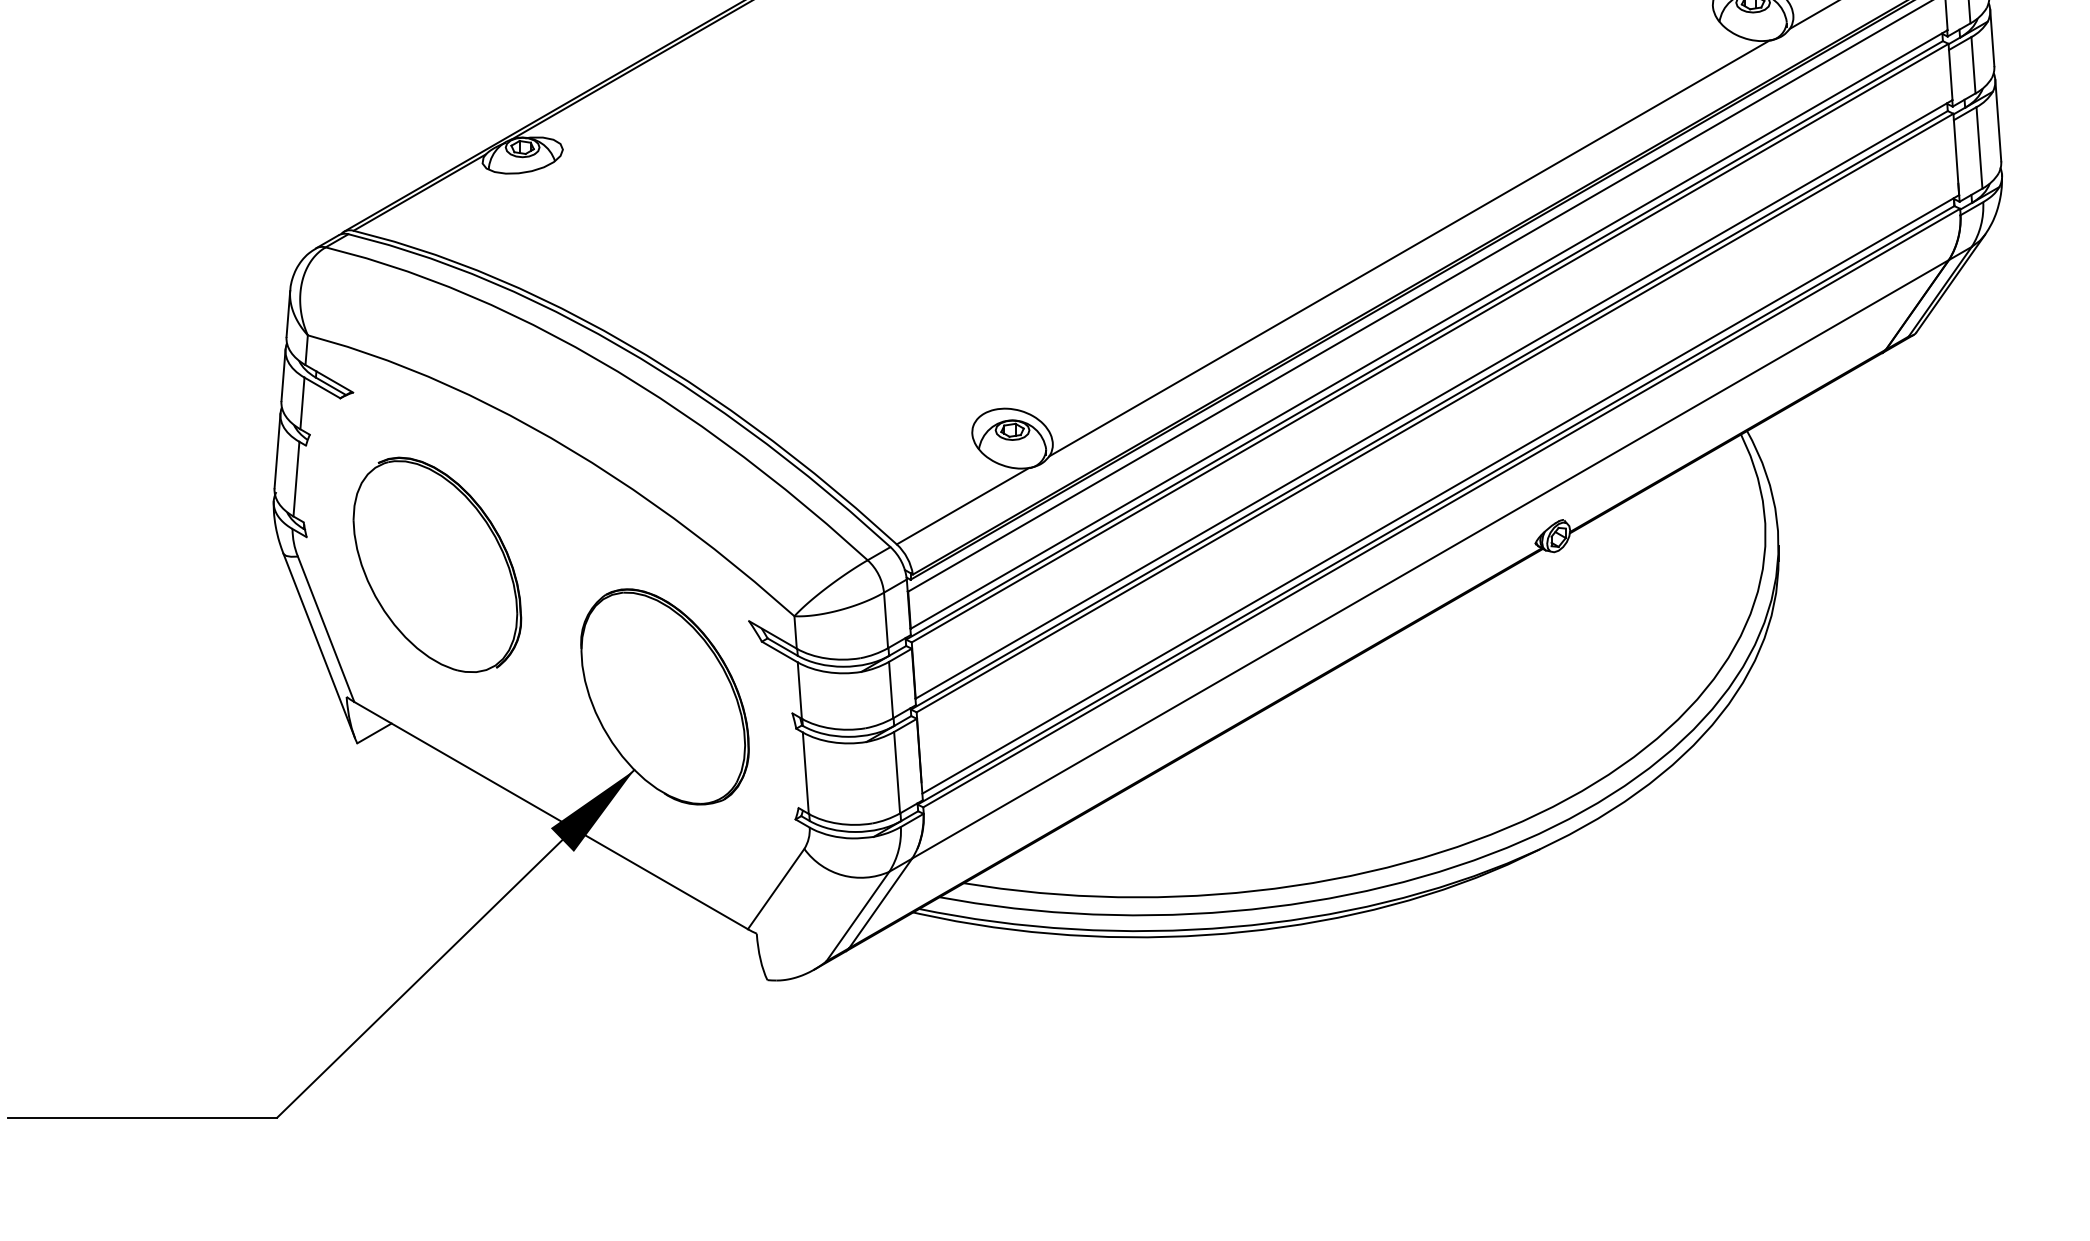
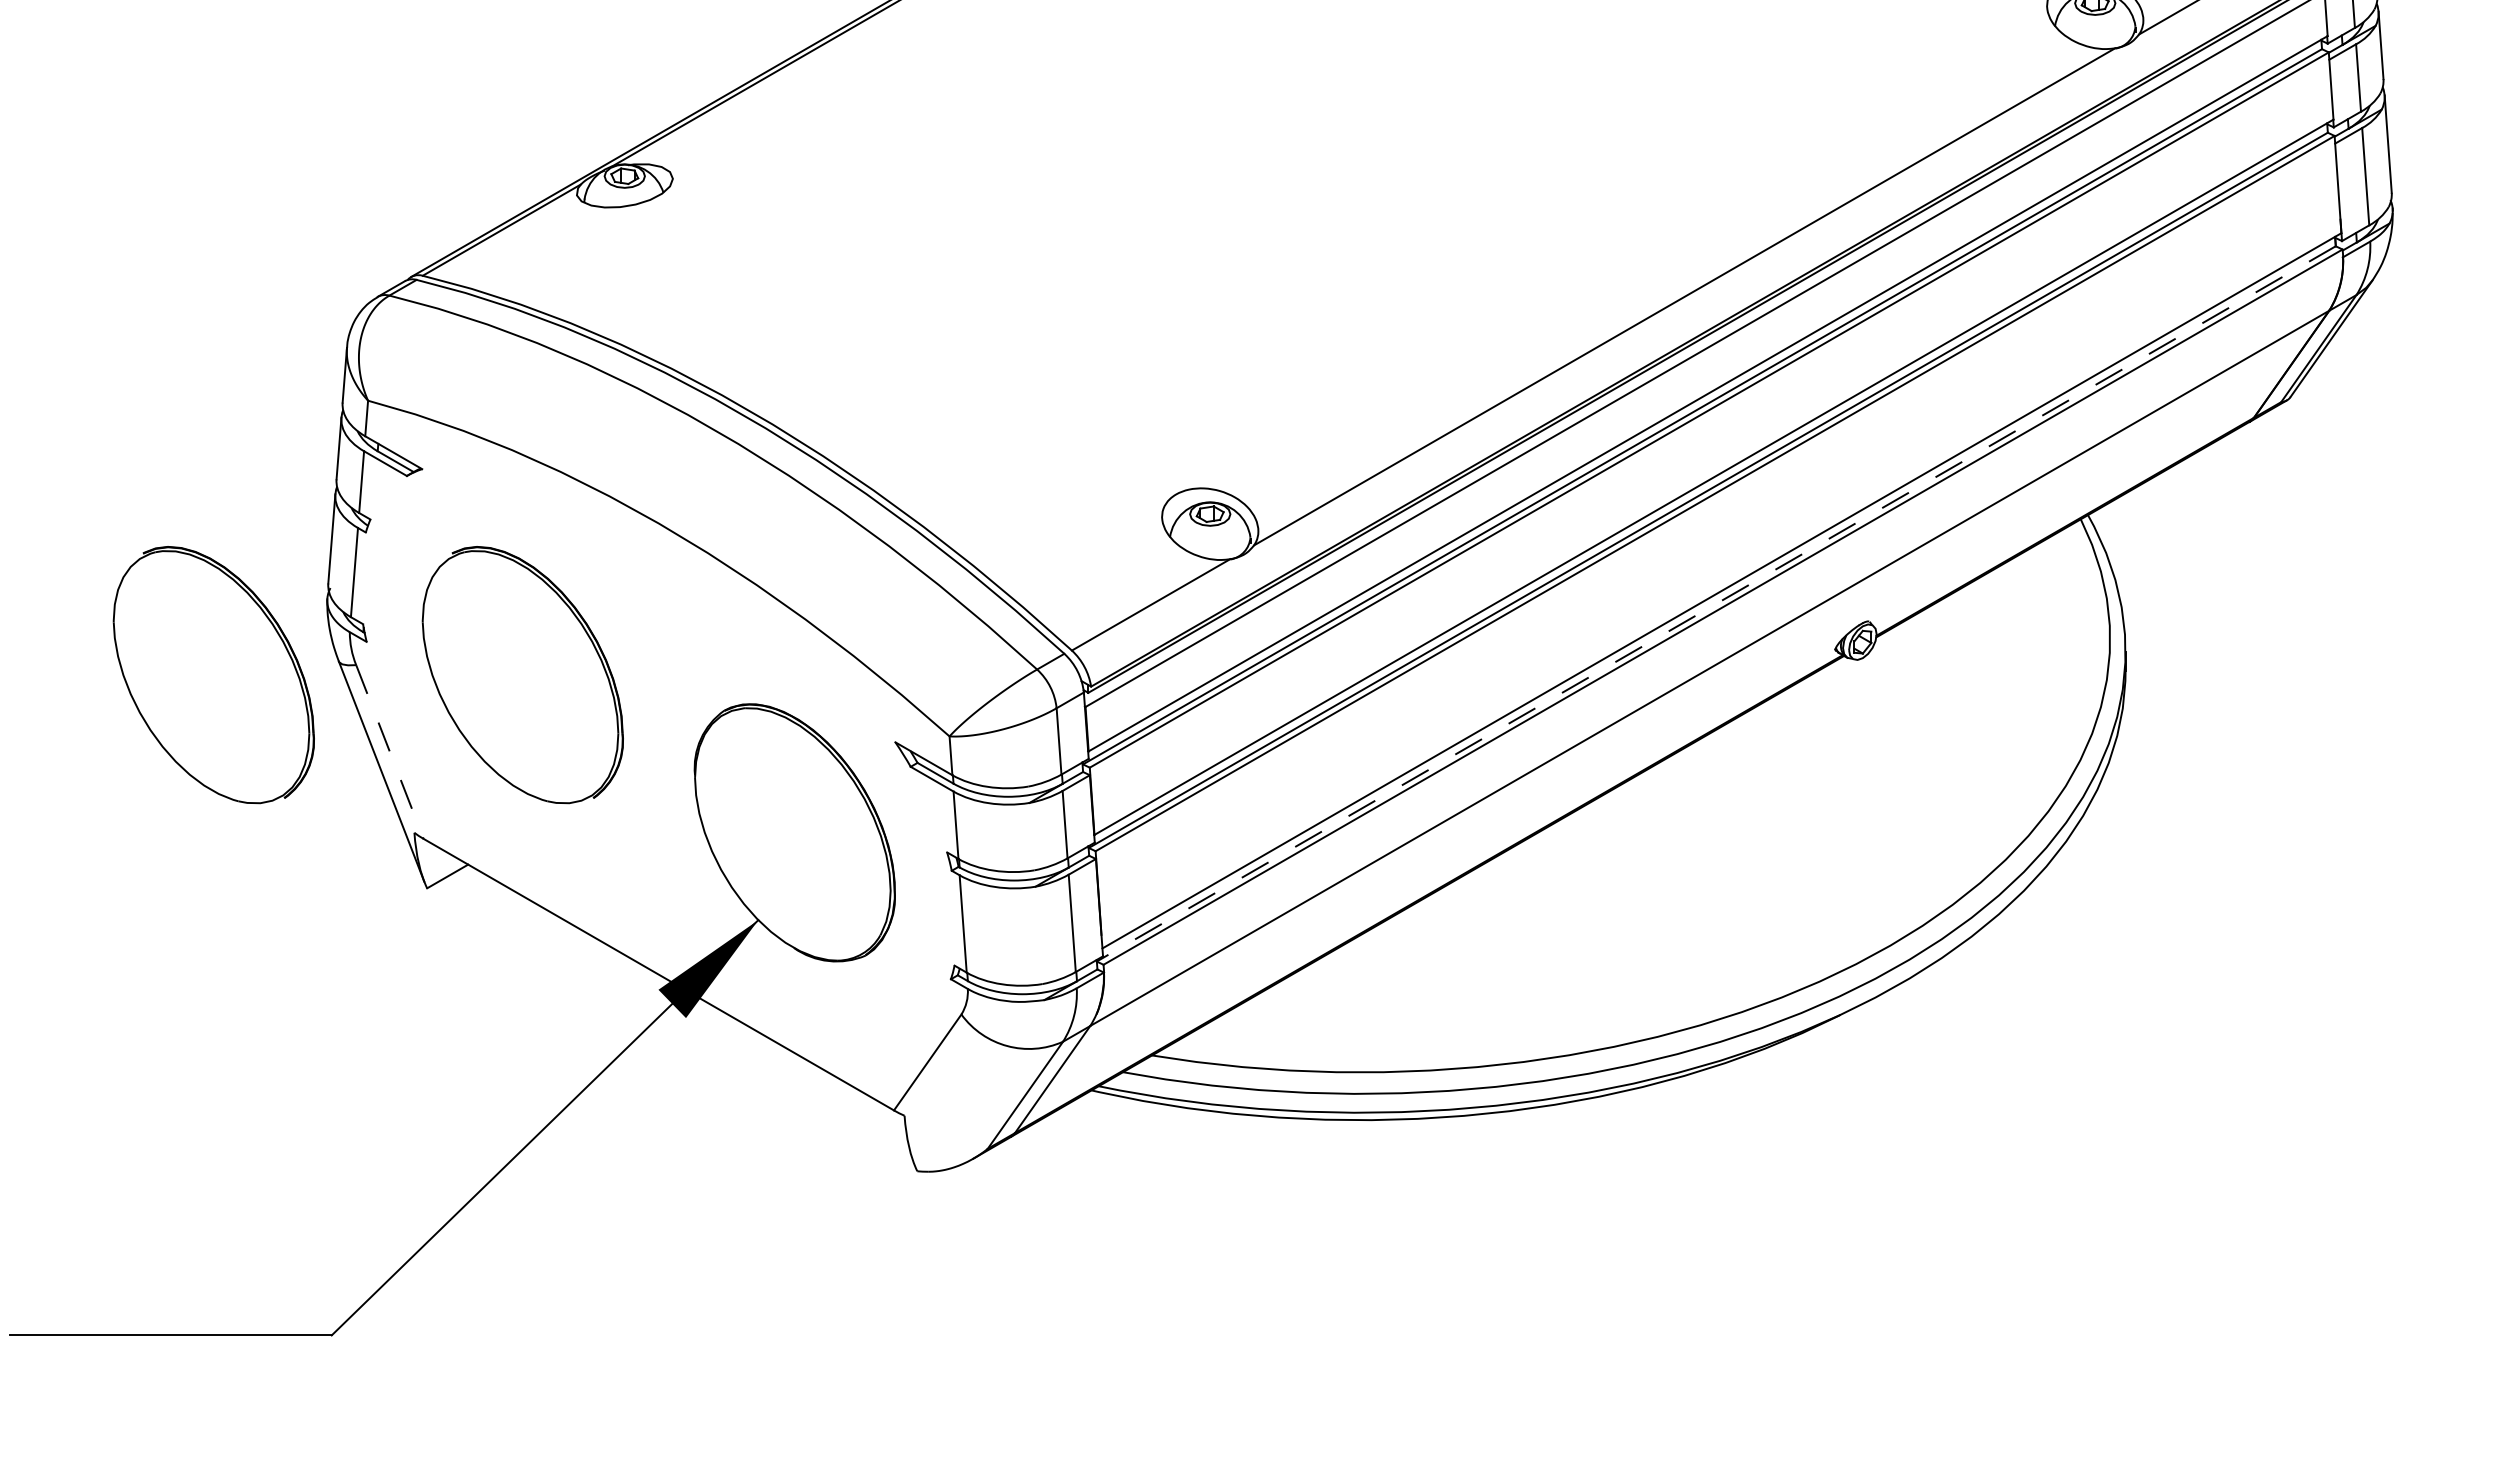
line: (1435, 505) -> (1715, 604), solid -> dashed
part: (178, 565) -> (213, 675), added
line: (326, 629) -> (390, 752), solid -> dashed

